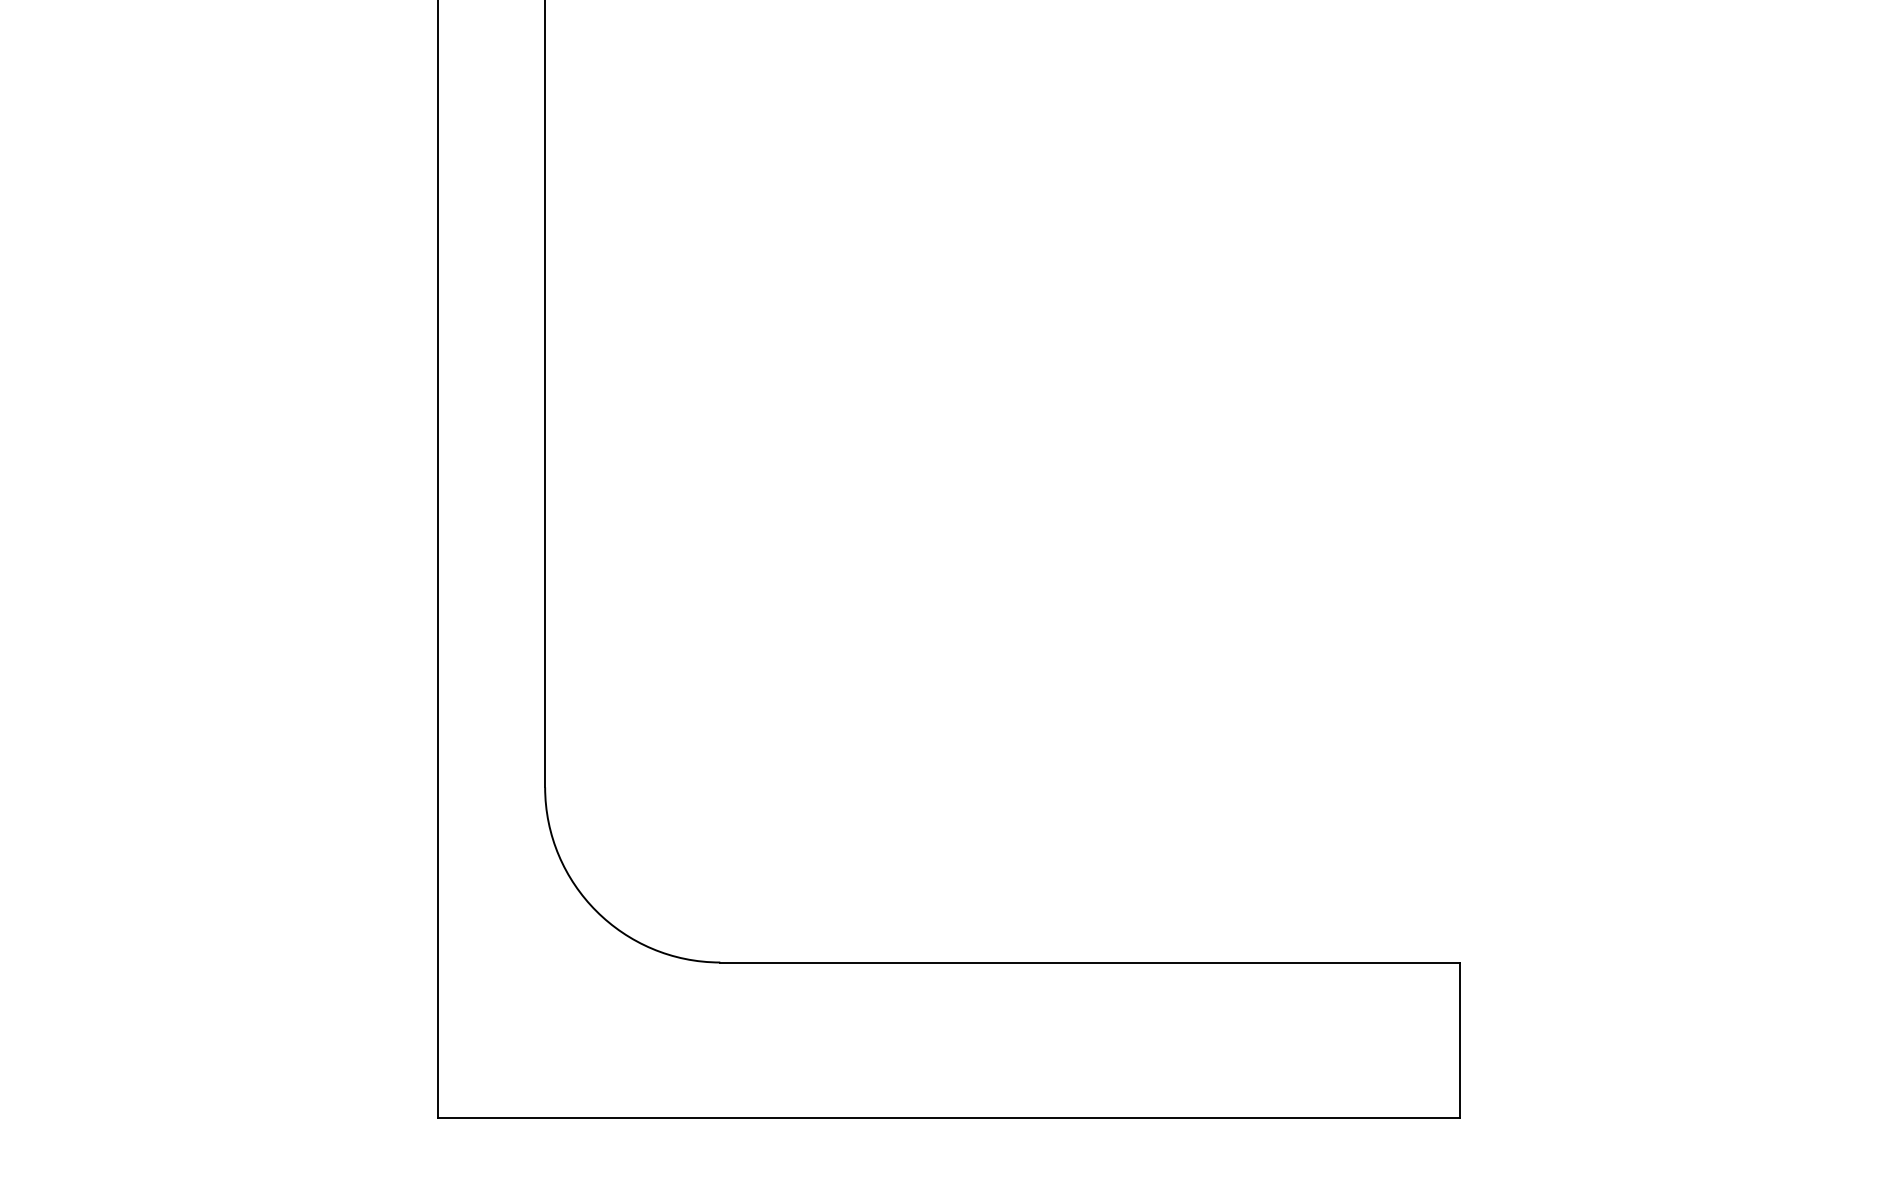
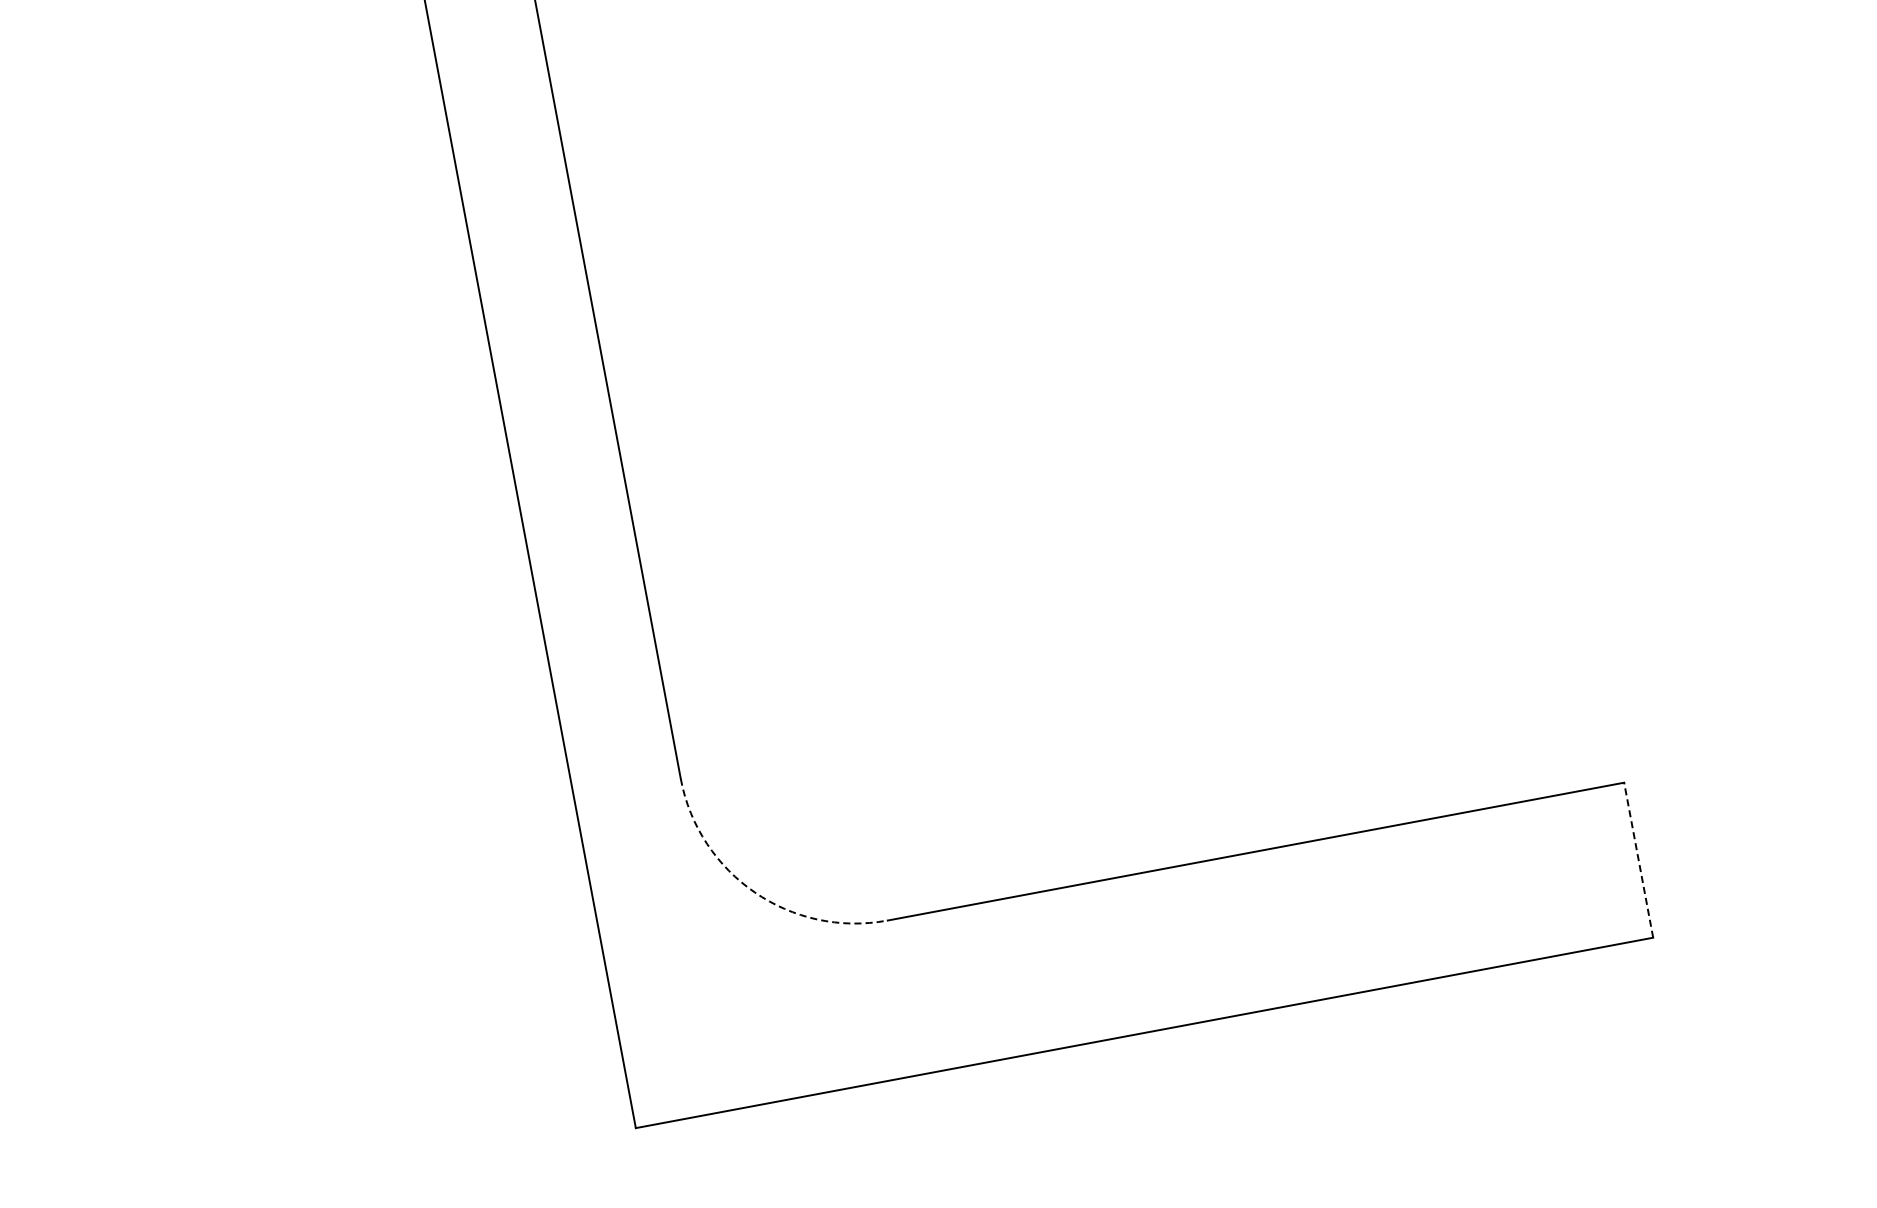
arc: (596, 911) -> (755, 892), solid -> dashed
line: (1459, 1040) -> (1638, 860), solid -> dashed

